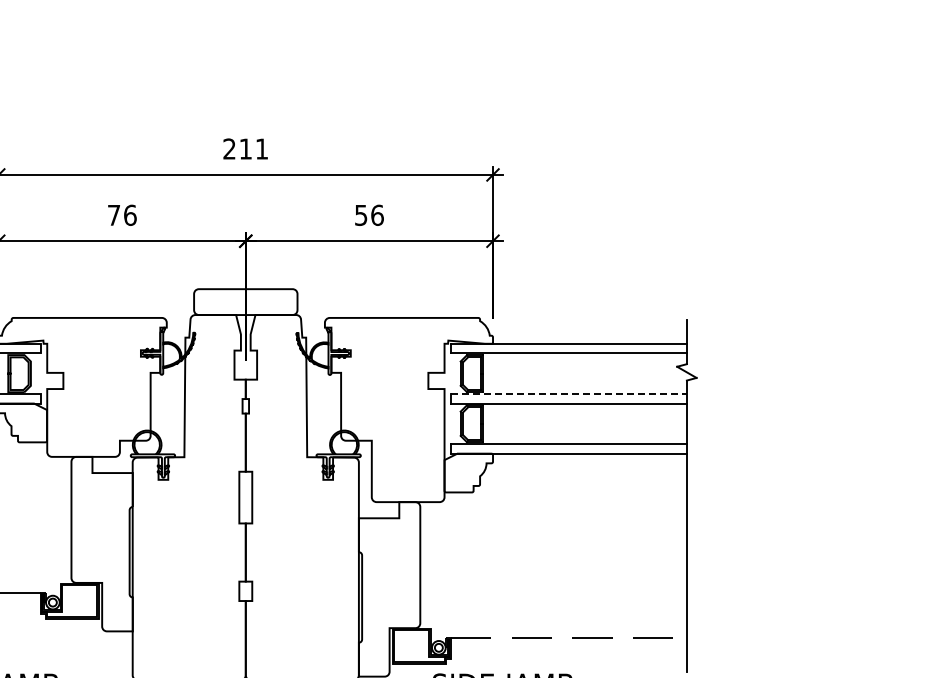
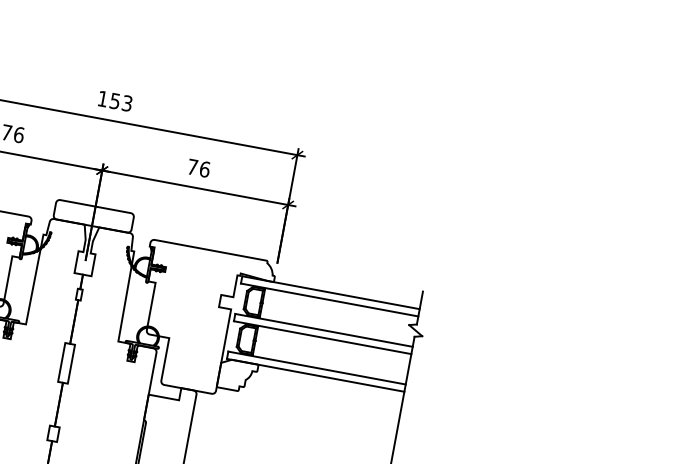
text: (245, 148) -> (114, 100), 211 -> 153
text: (361, 215) -> (192, 167), 56 -> 76
line: (568, 393) -> (323, 330), dashed -> solid

